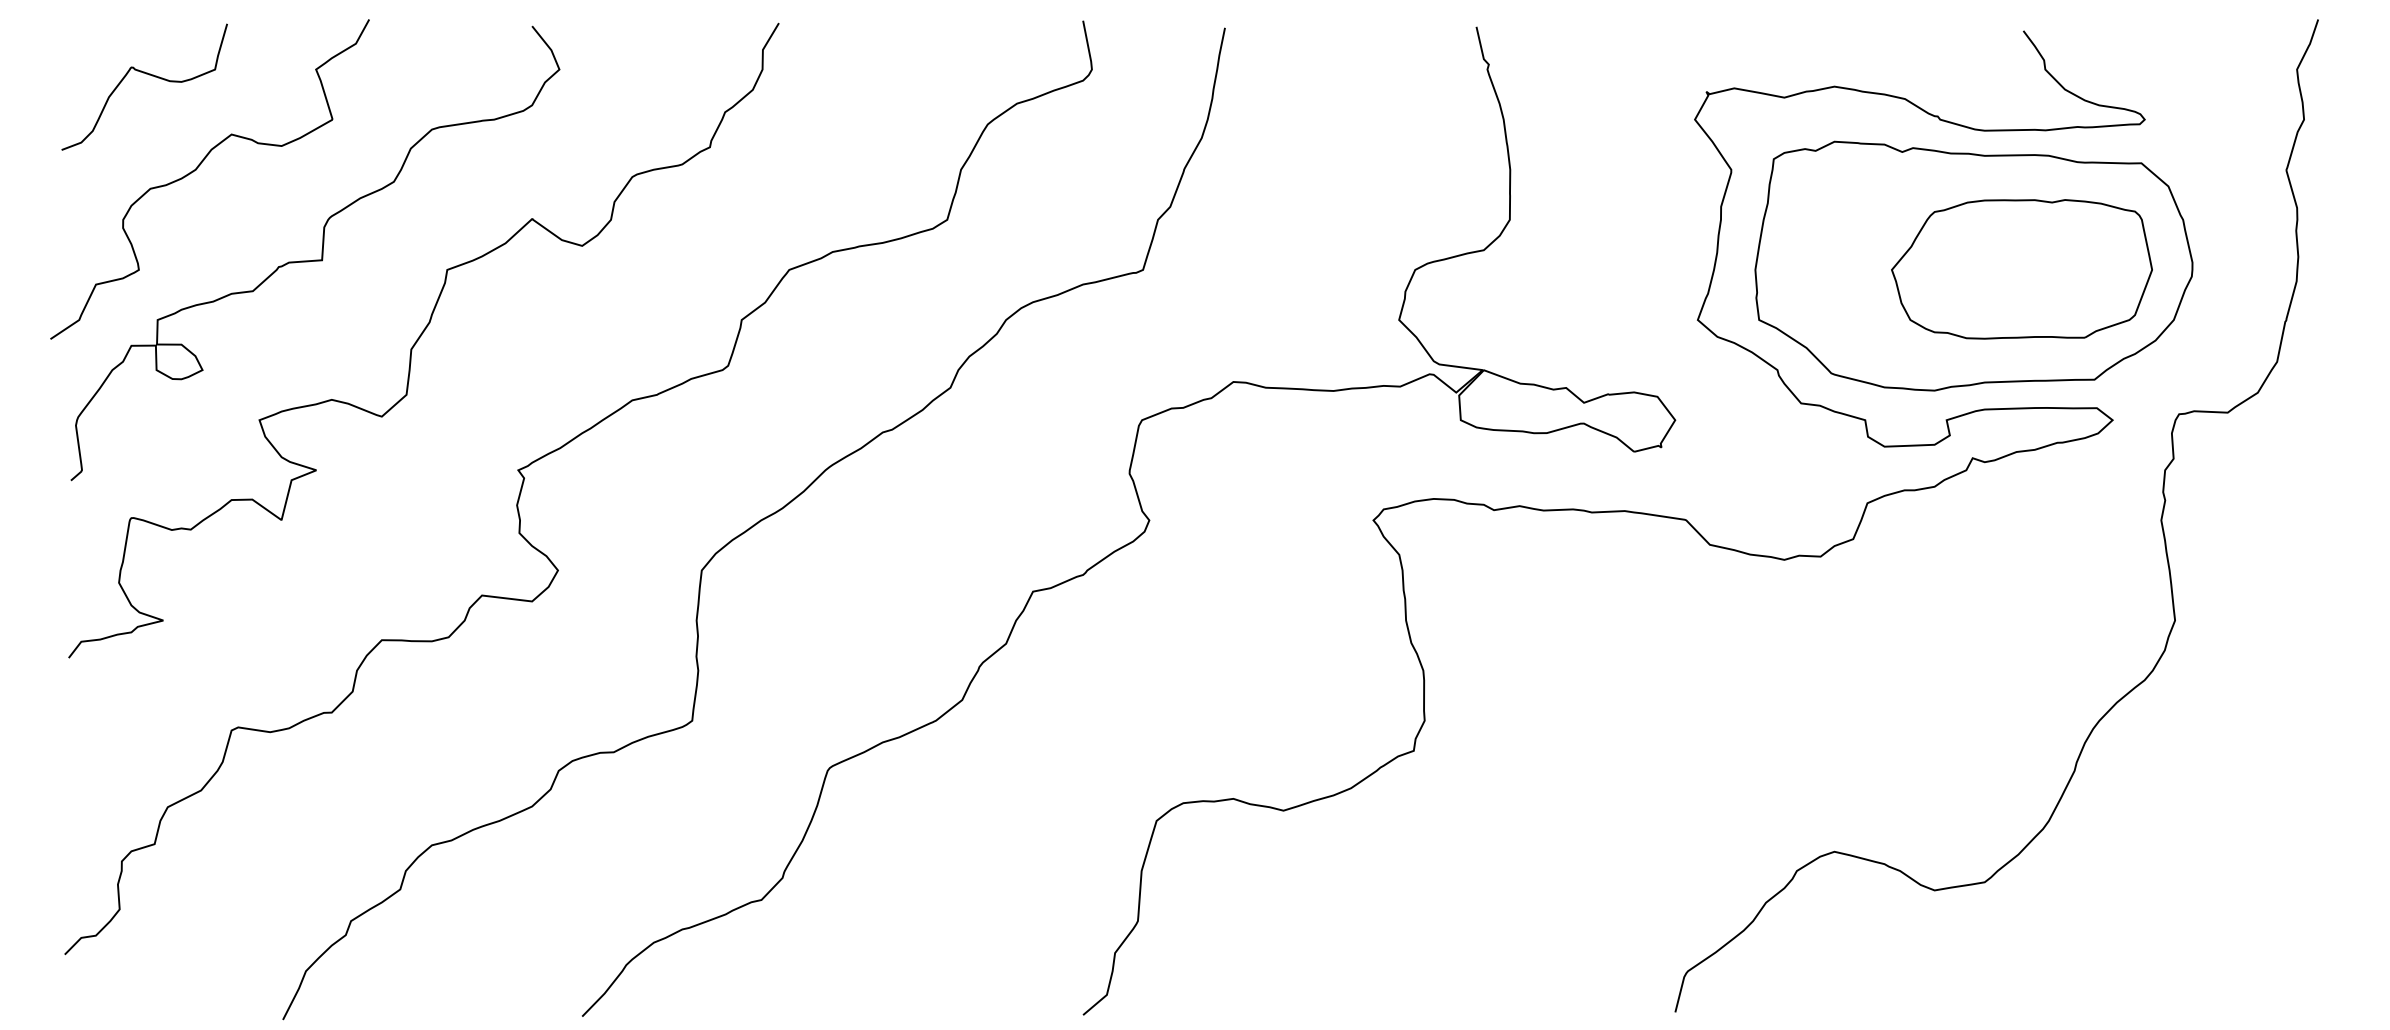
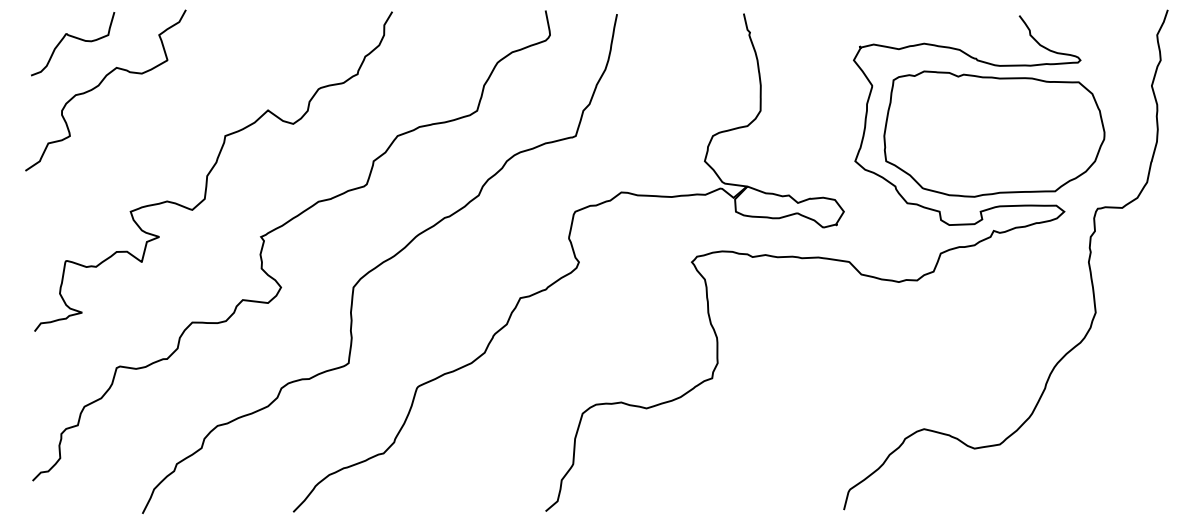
curve: (320, 252) -> (161, 127), removed
part: (2021, 268) -> (1018, 135), removed

